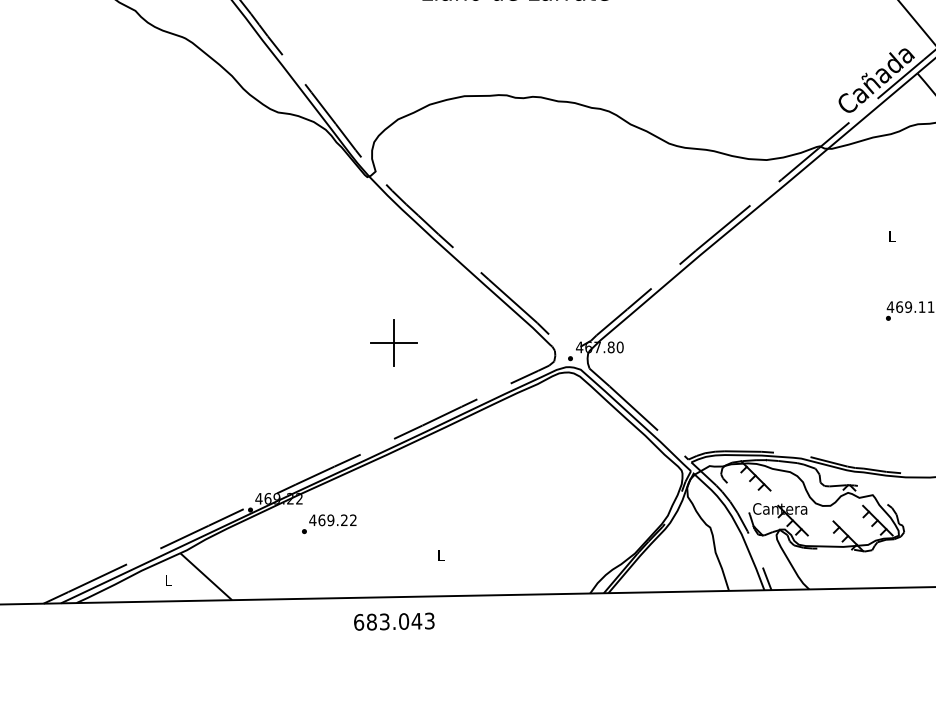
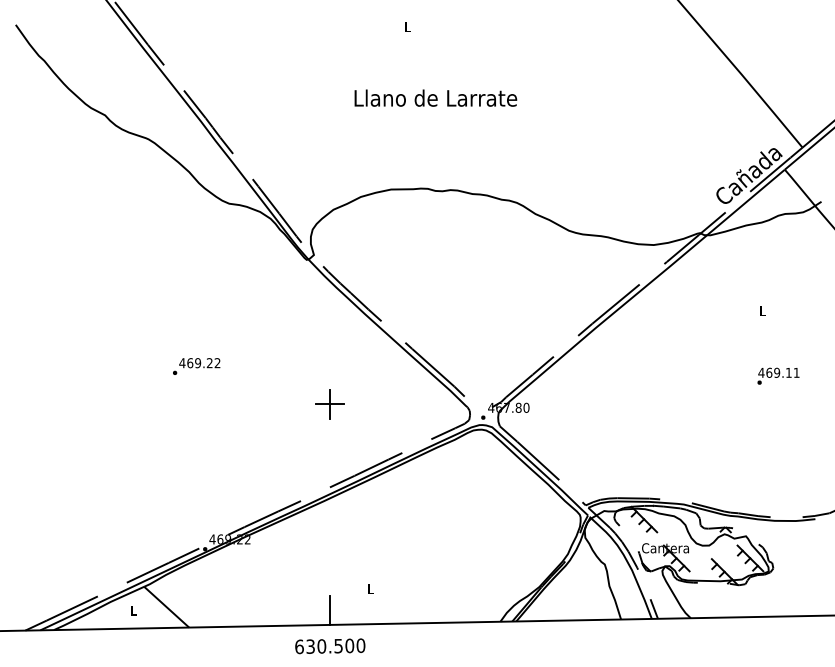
part: (393, 343) -> (329, 404), size x0.71
text: (329, 524) -> (196, 366), moved
line: (394, 580) -> (330, 610), added
text: (400, 620) -> (335, 645), 683.043 -> 630.500

